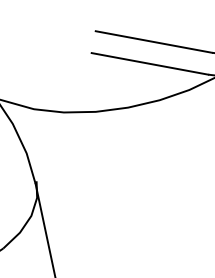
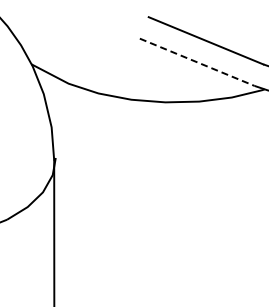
line: (150, 64) -> (197, 62), solid -> dashed

